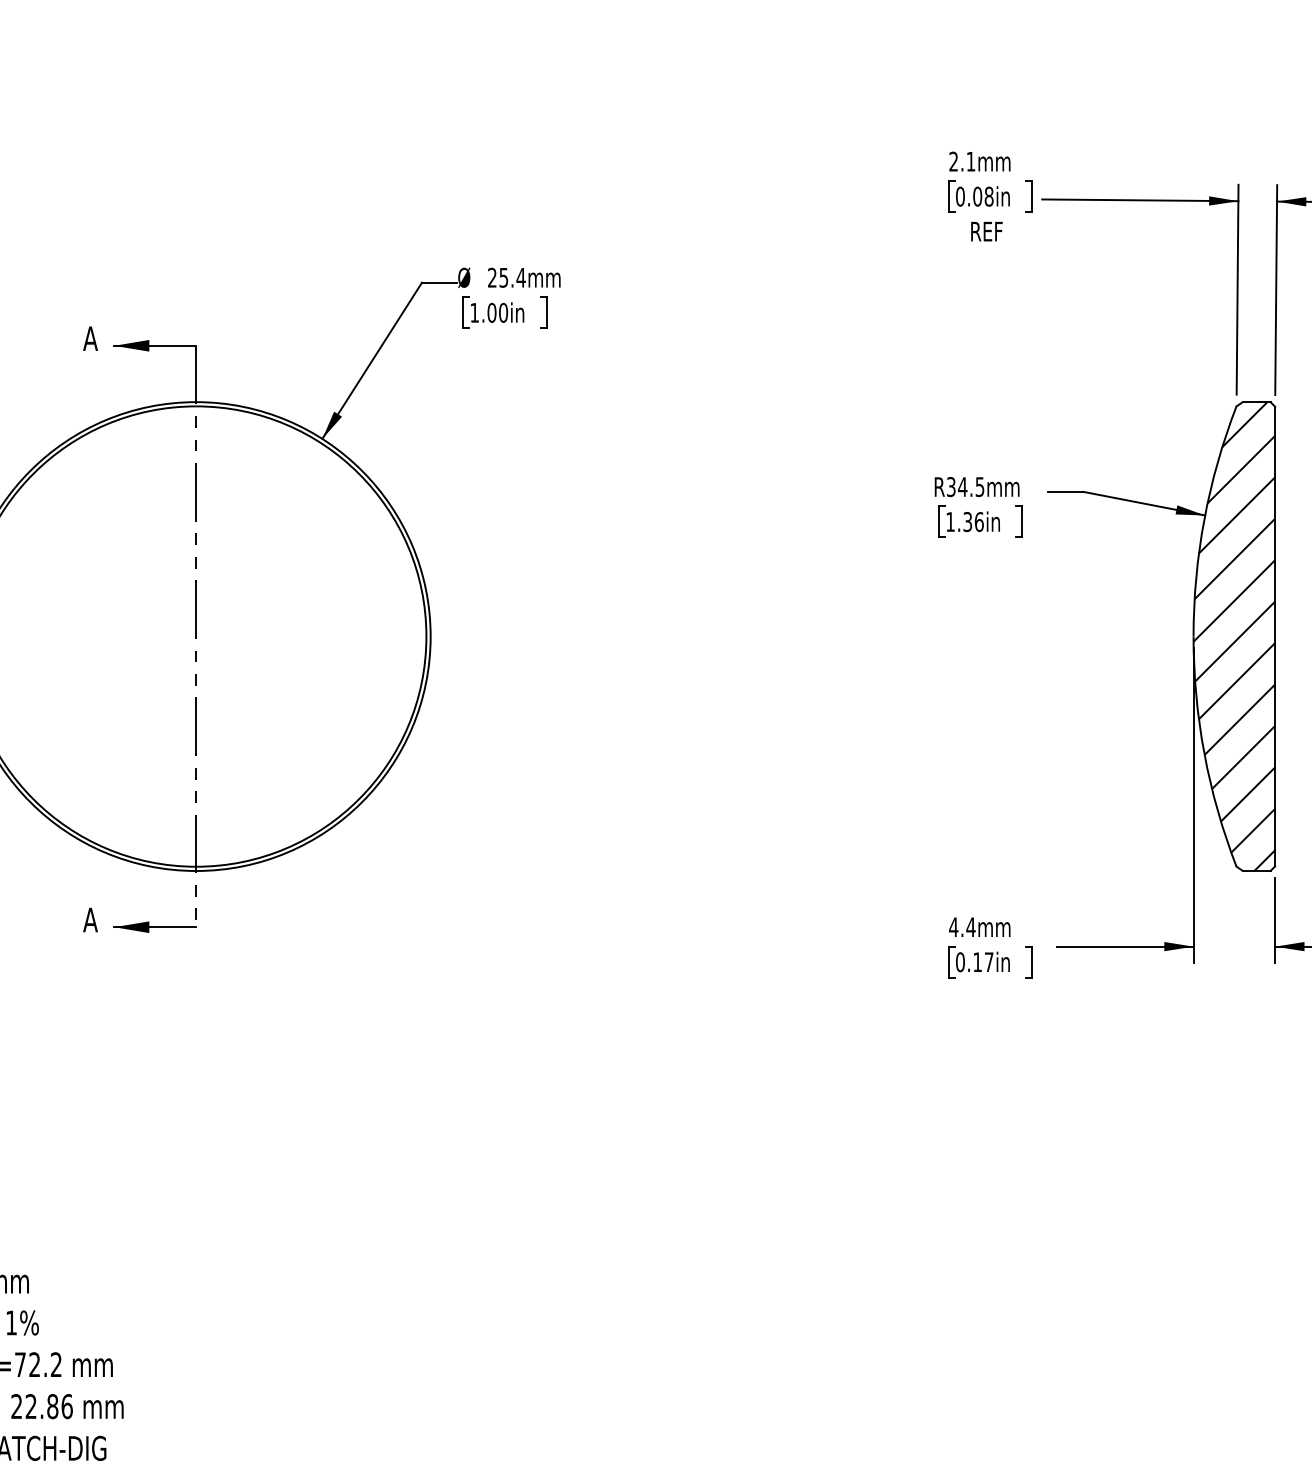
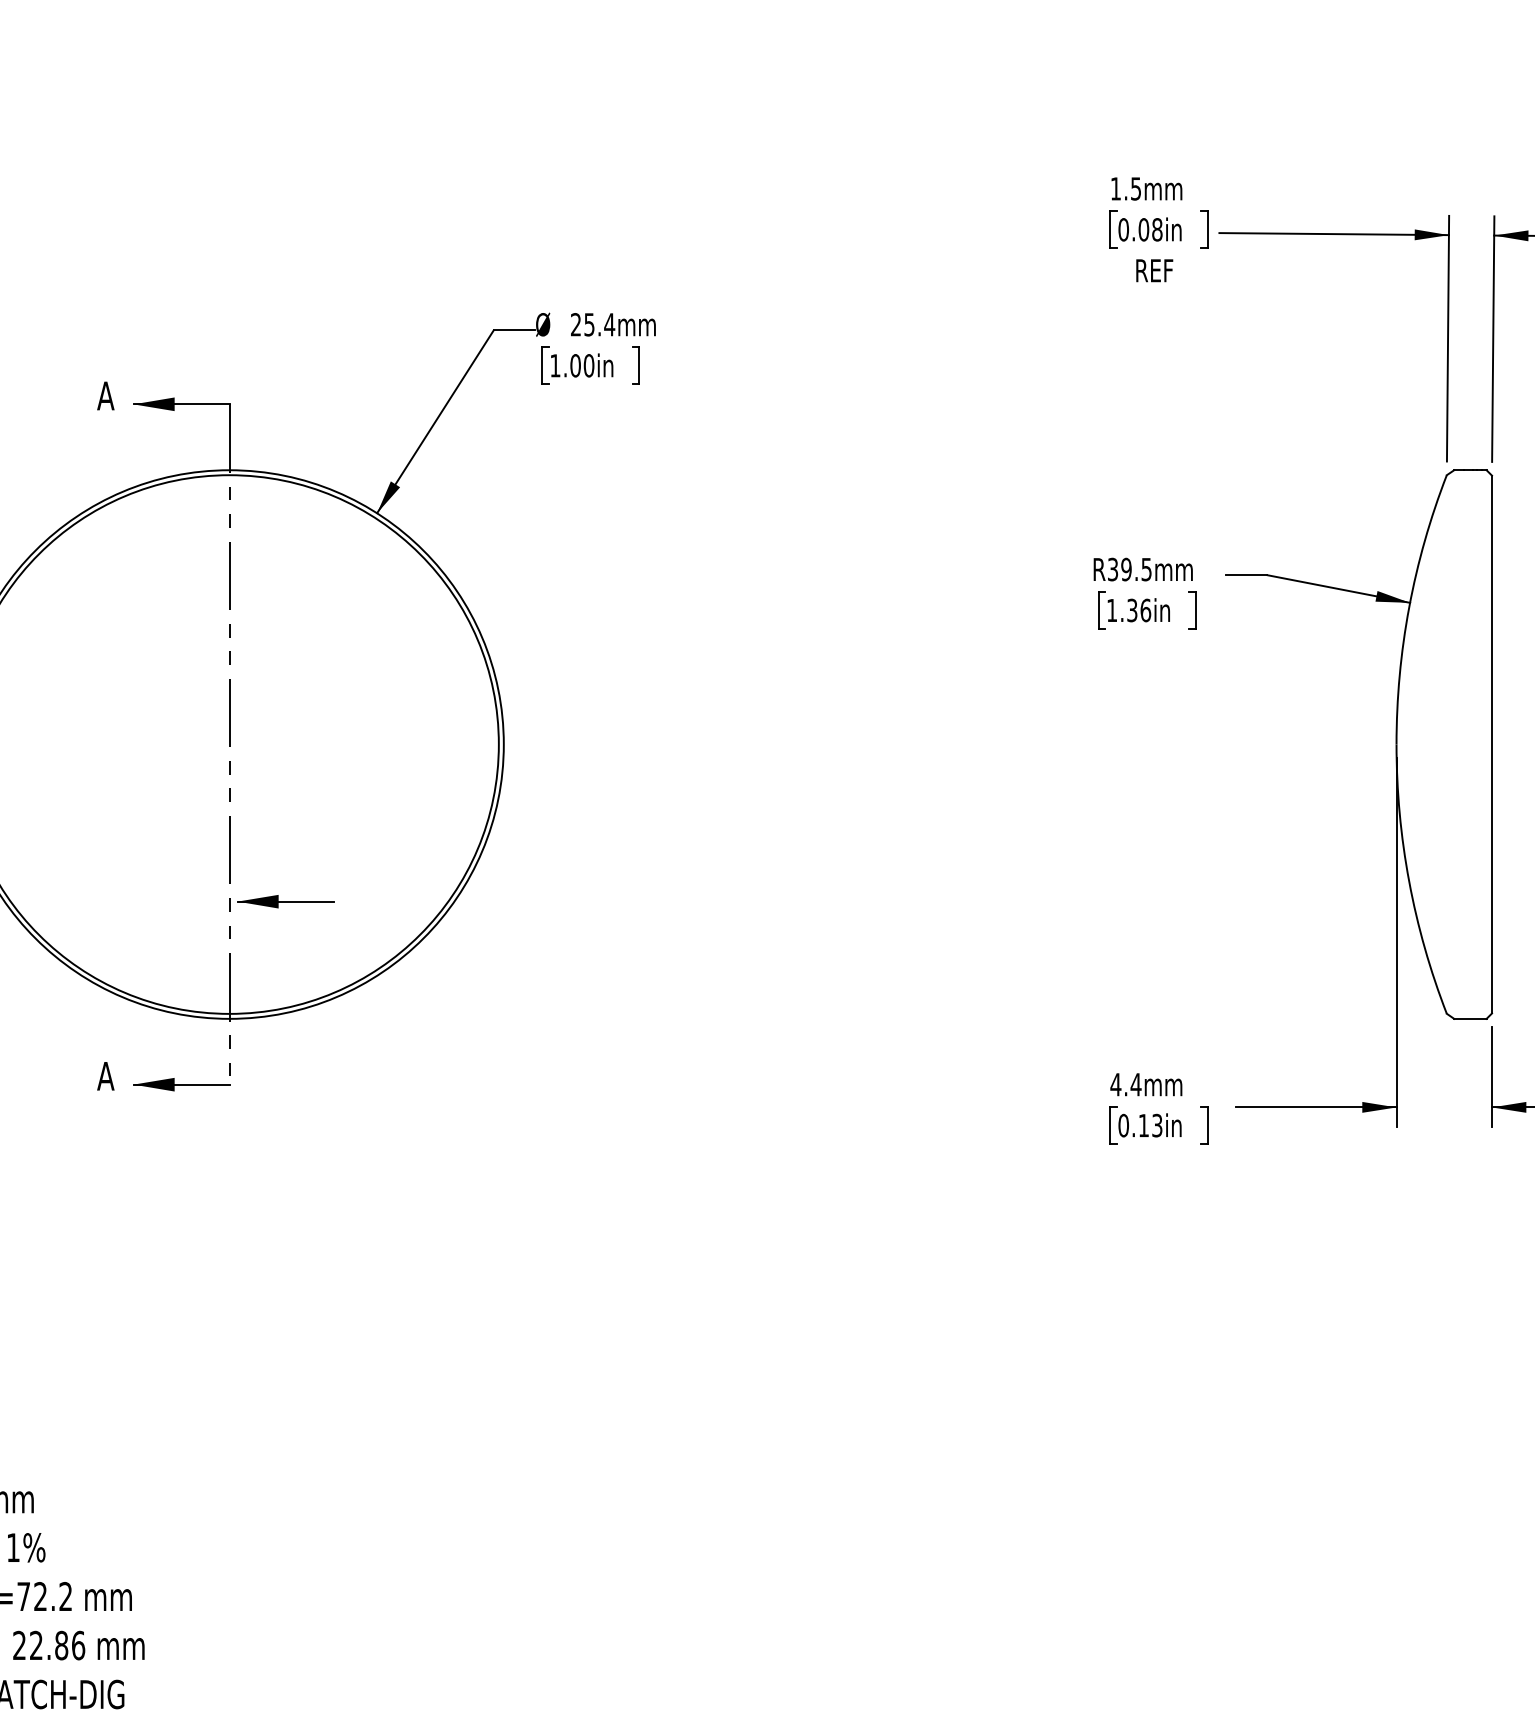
text: (961, 161) -> (1125, 188), 2.1mm -> 1.5mm
text: (962, 486) -> (1126, 569), R34.5mm -> R39.5mm
hatch: (1234, 636) -> (1444, 744), removed
part: (244, 770) -> (285, 901), added
text: (989, 962) -> (1157, 1125), 0.17in -> 0.13in

